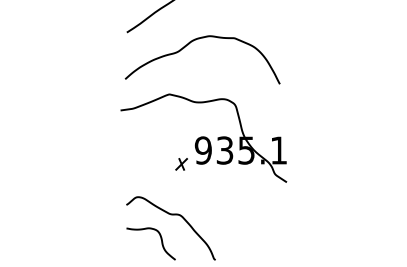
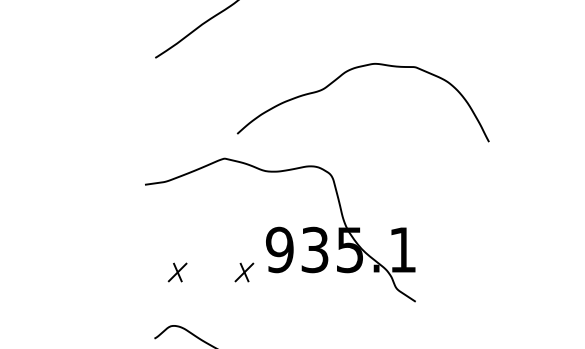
curve: (188, 45) -> (340, 78), moved
part: (140, 164) -> (177, 272), added

